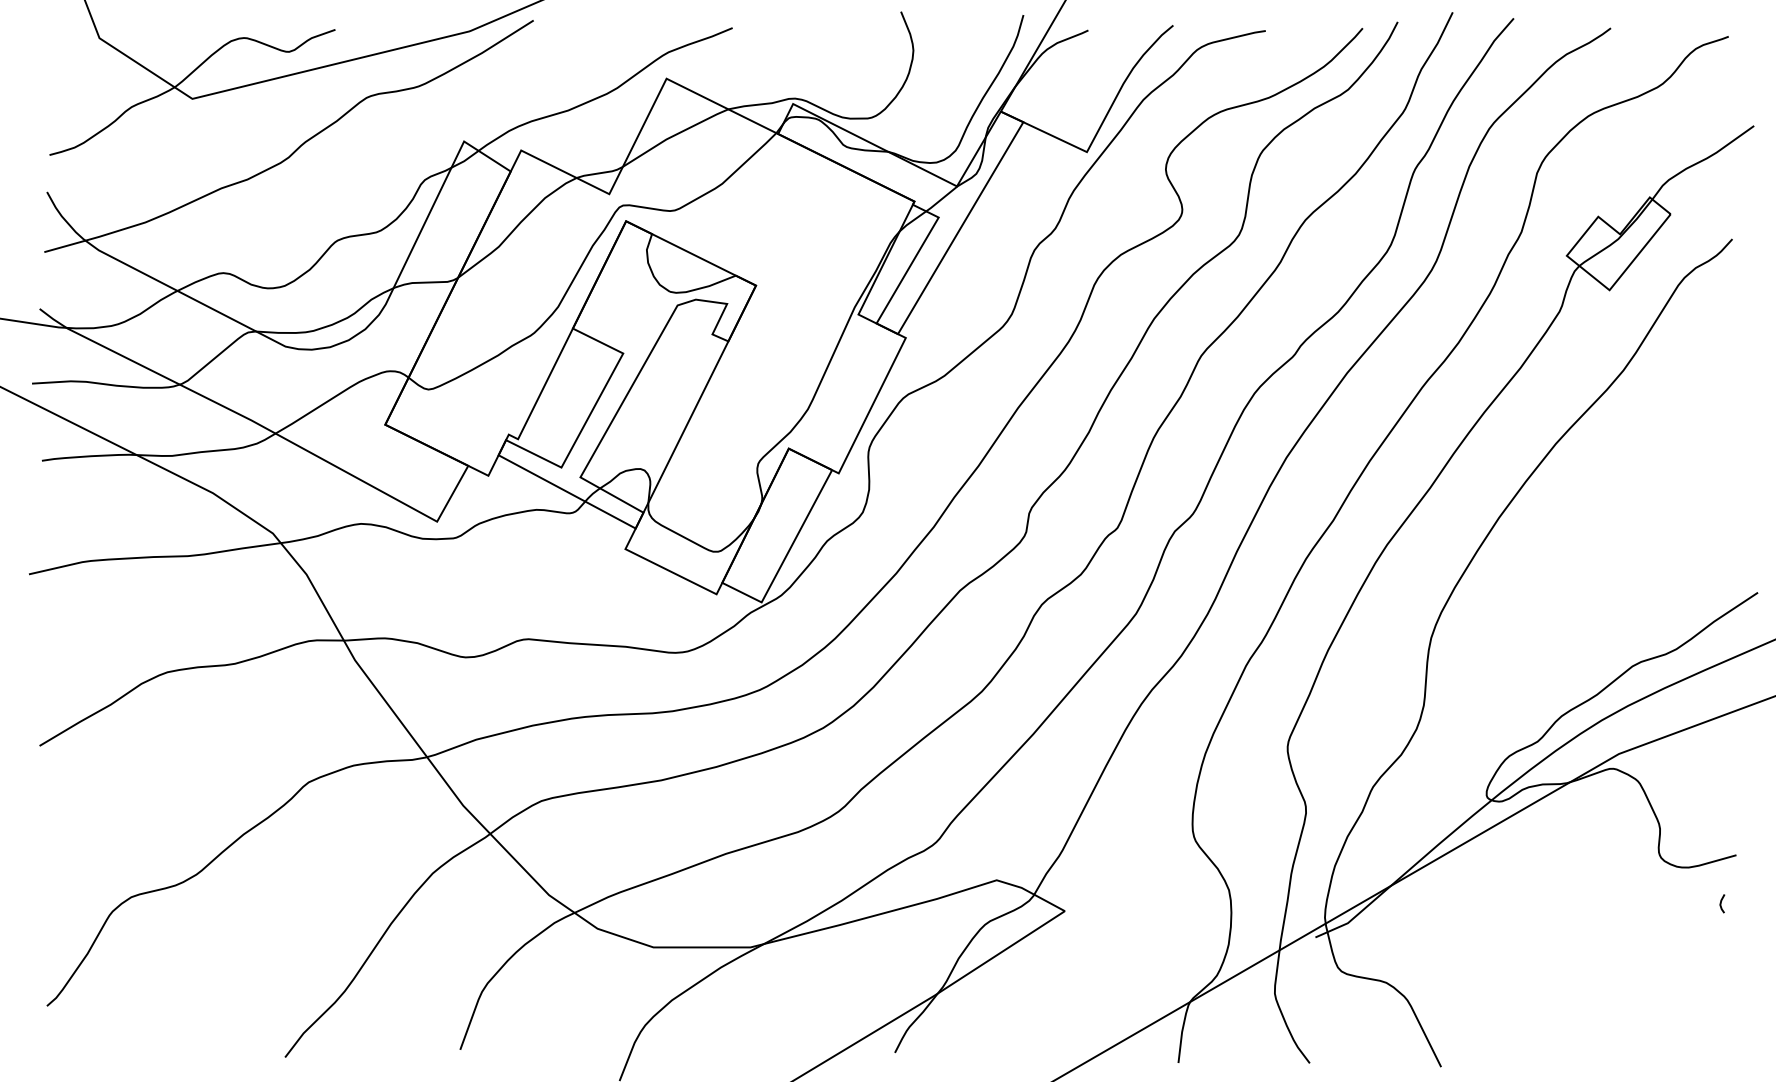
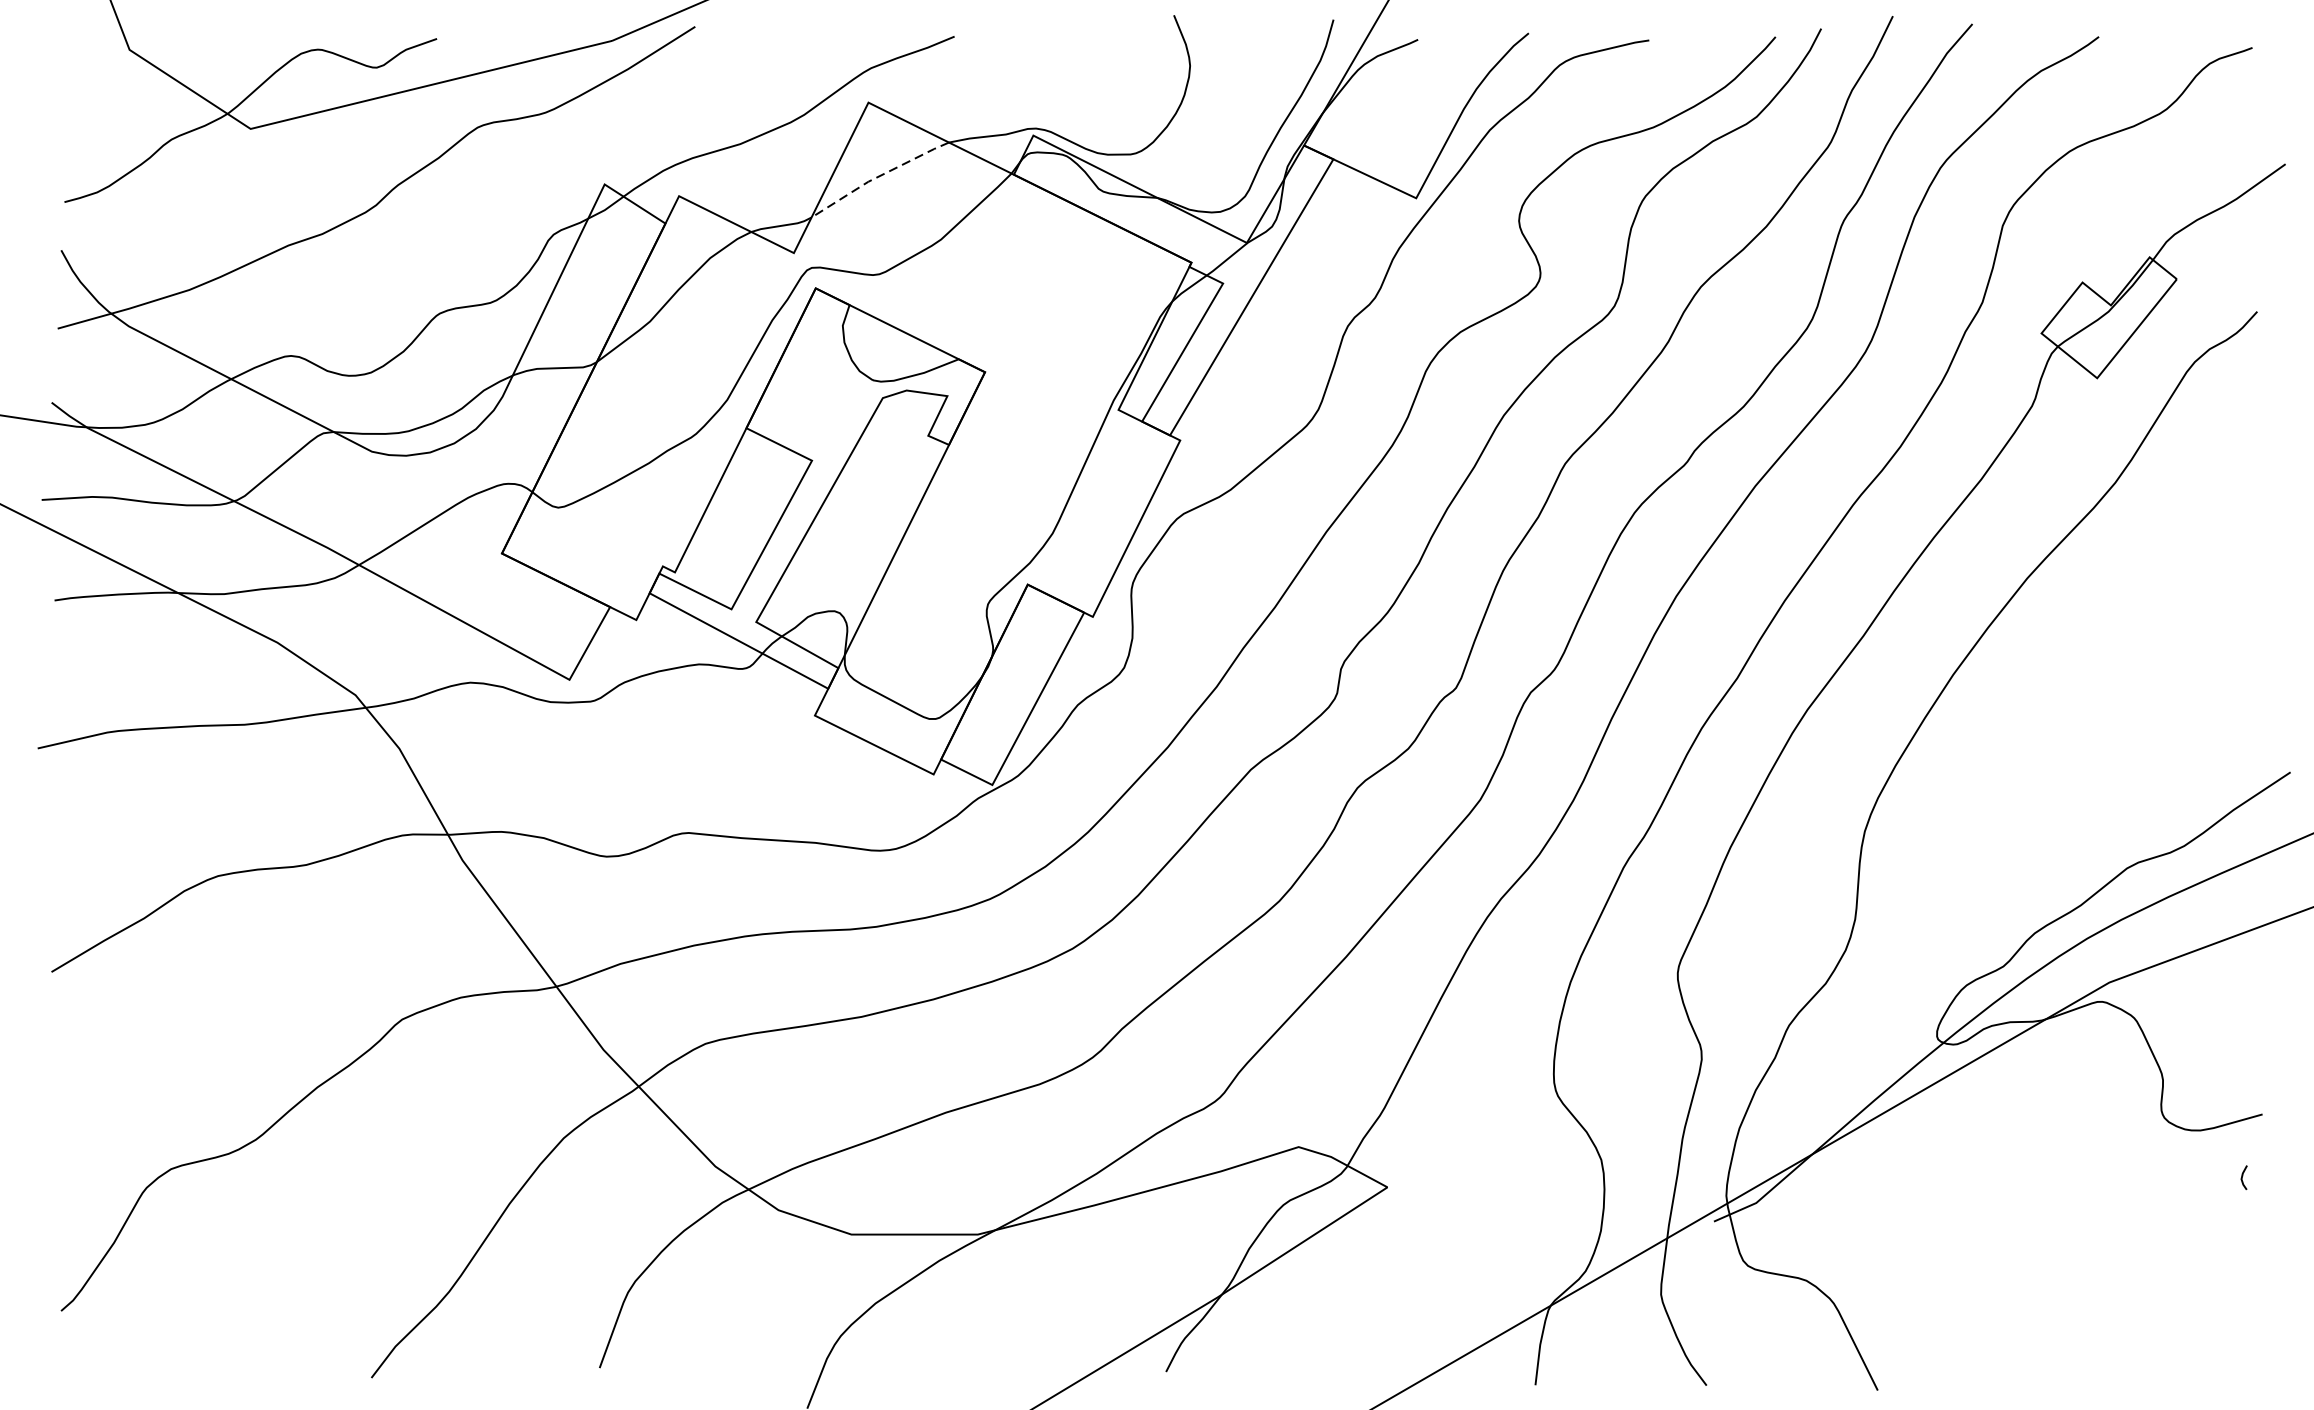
line: (674, 135) -> (878, 176), solid -> dashed

